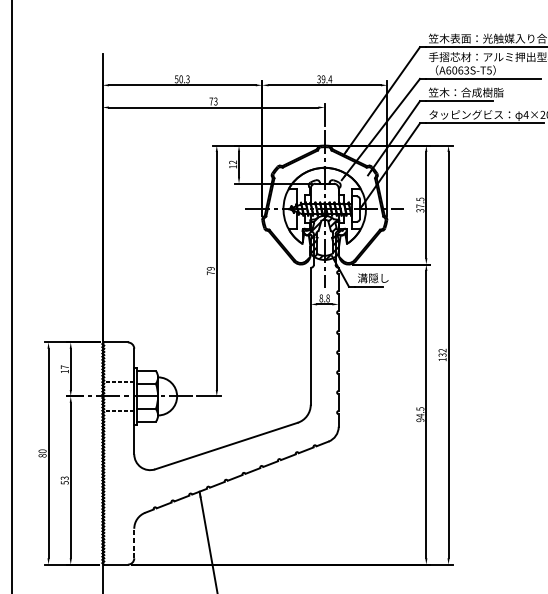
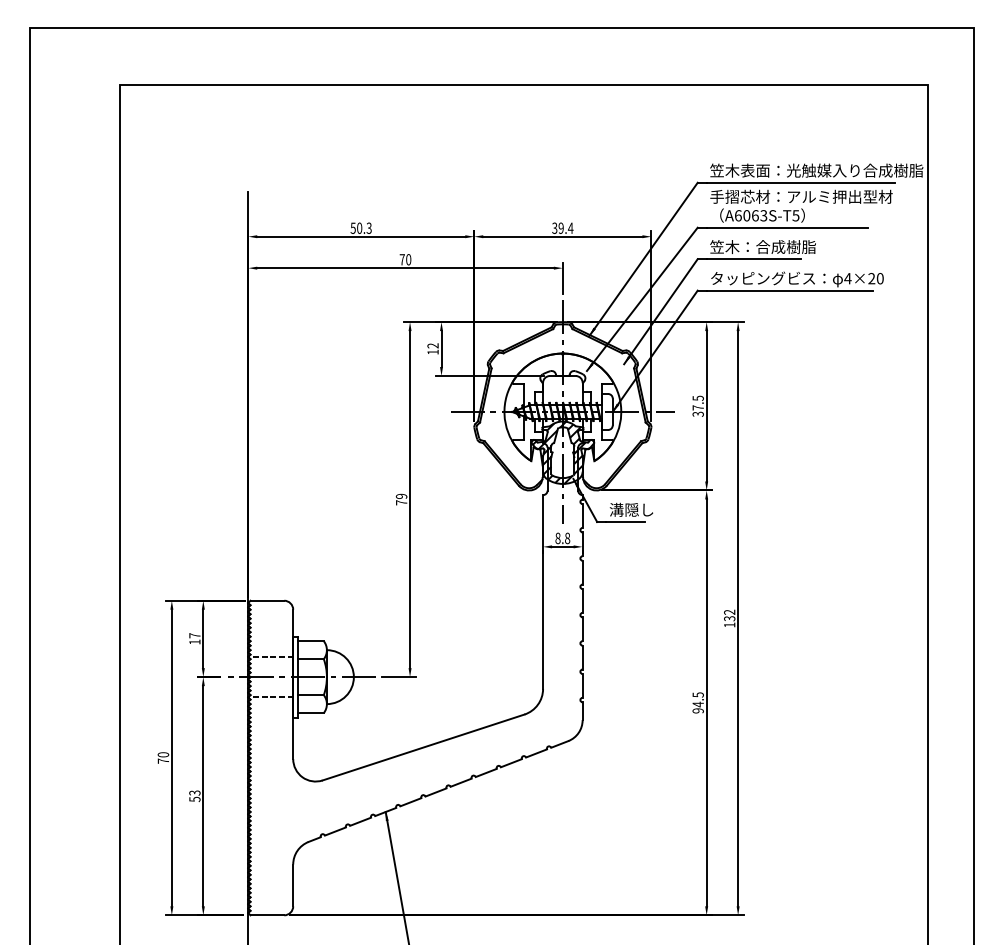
text: (215, 101) -> (408, 259), 73 -> 70
text: (42, 455) -> (163, 760), 80 -> 70
line: (134, 543) -> (293, 885), dashed -> solid

